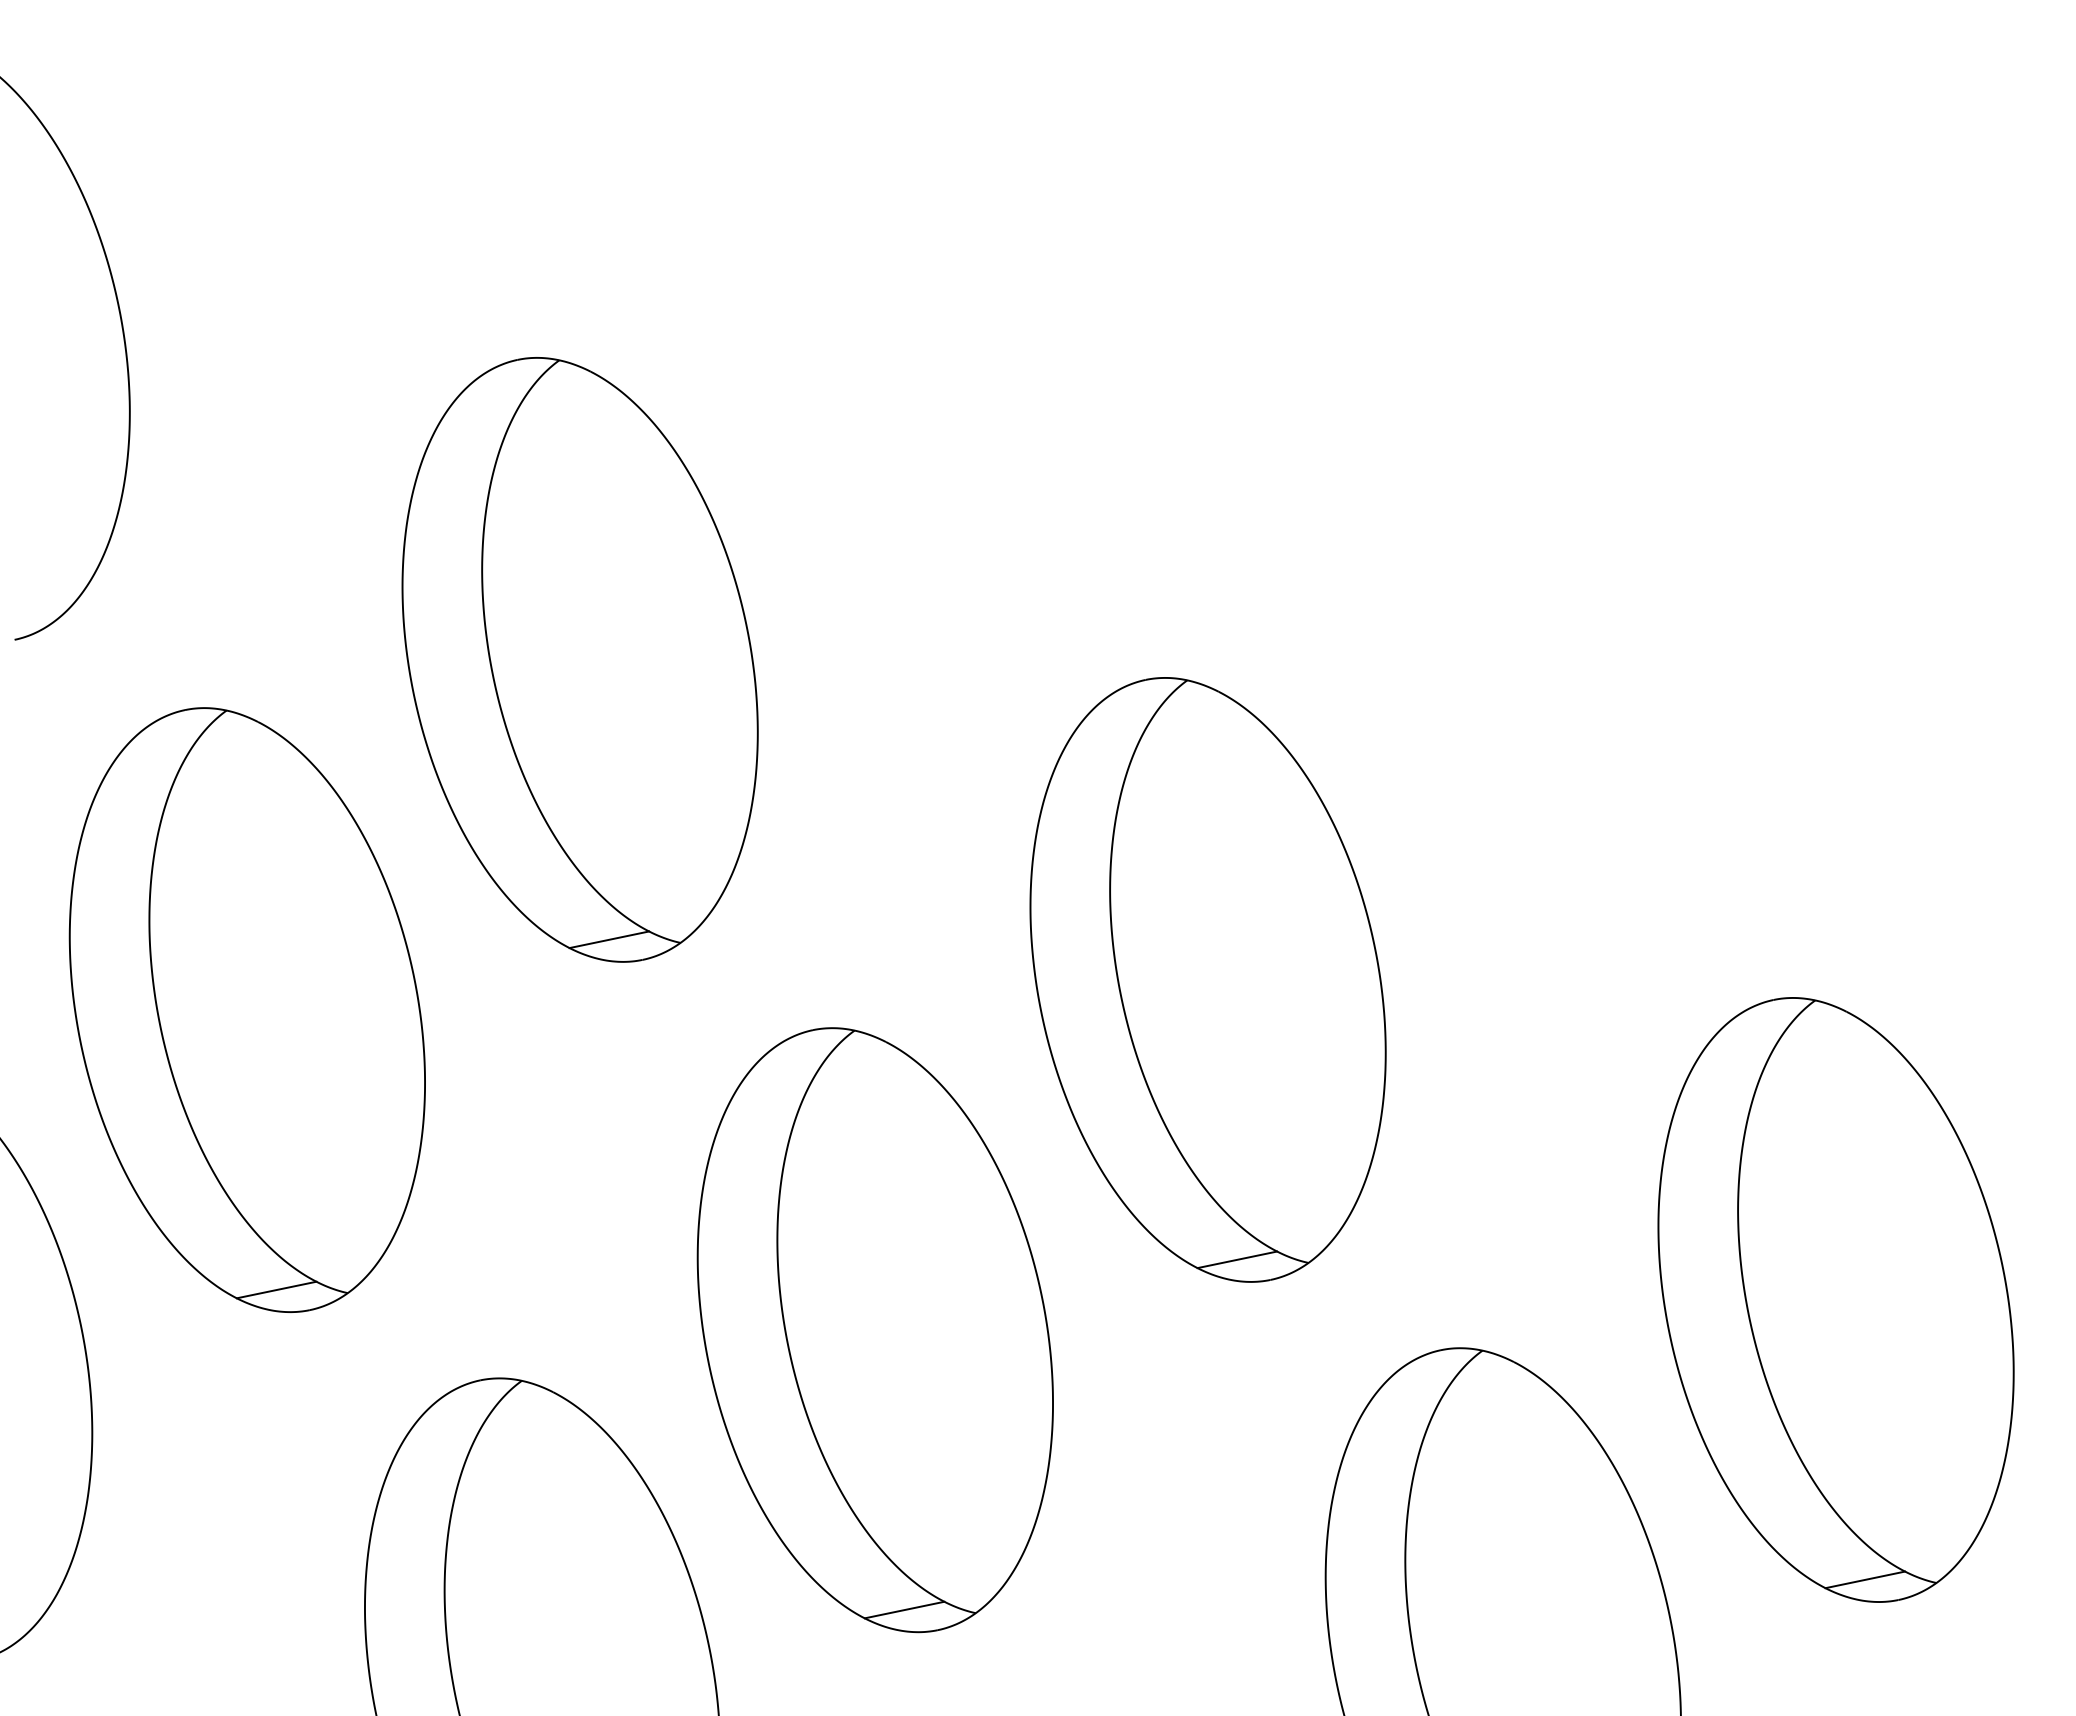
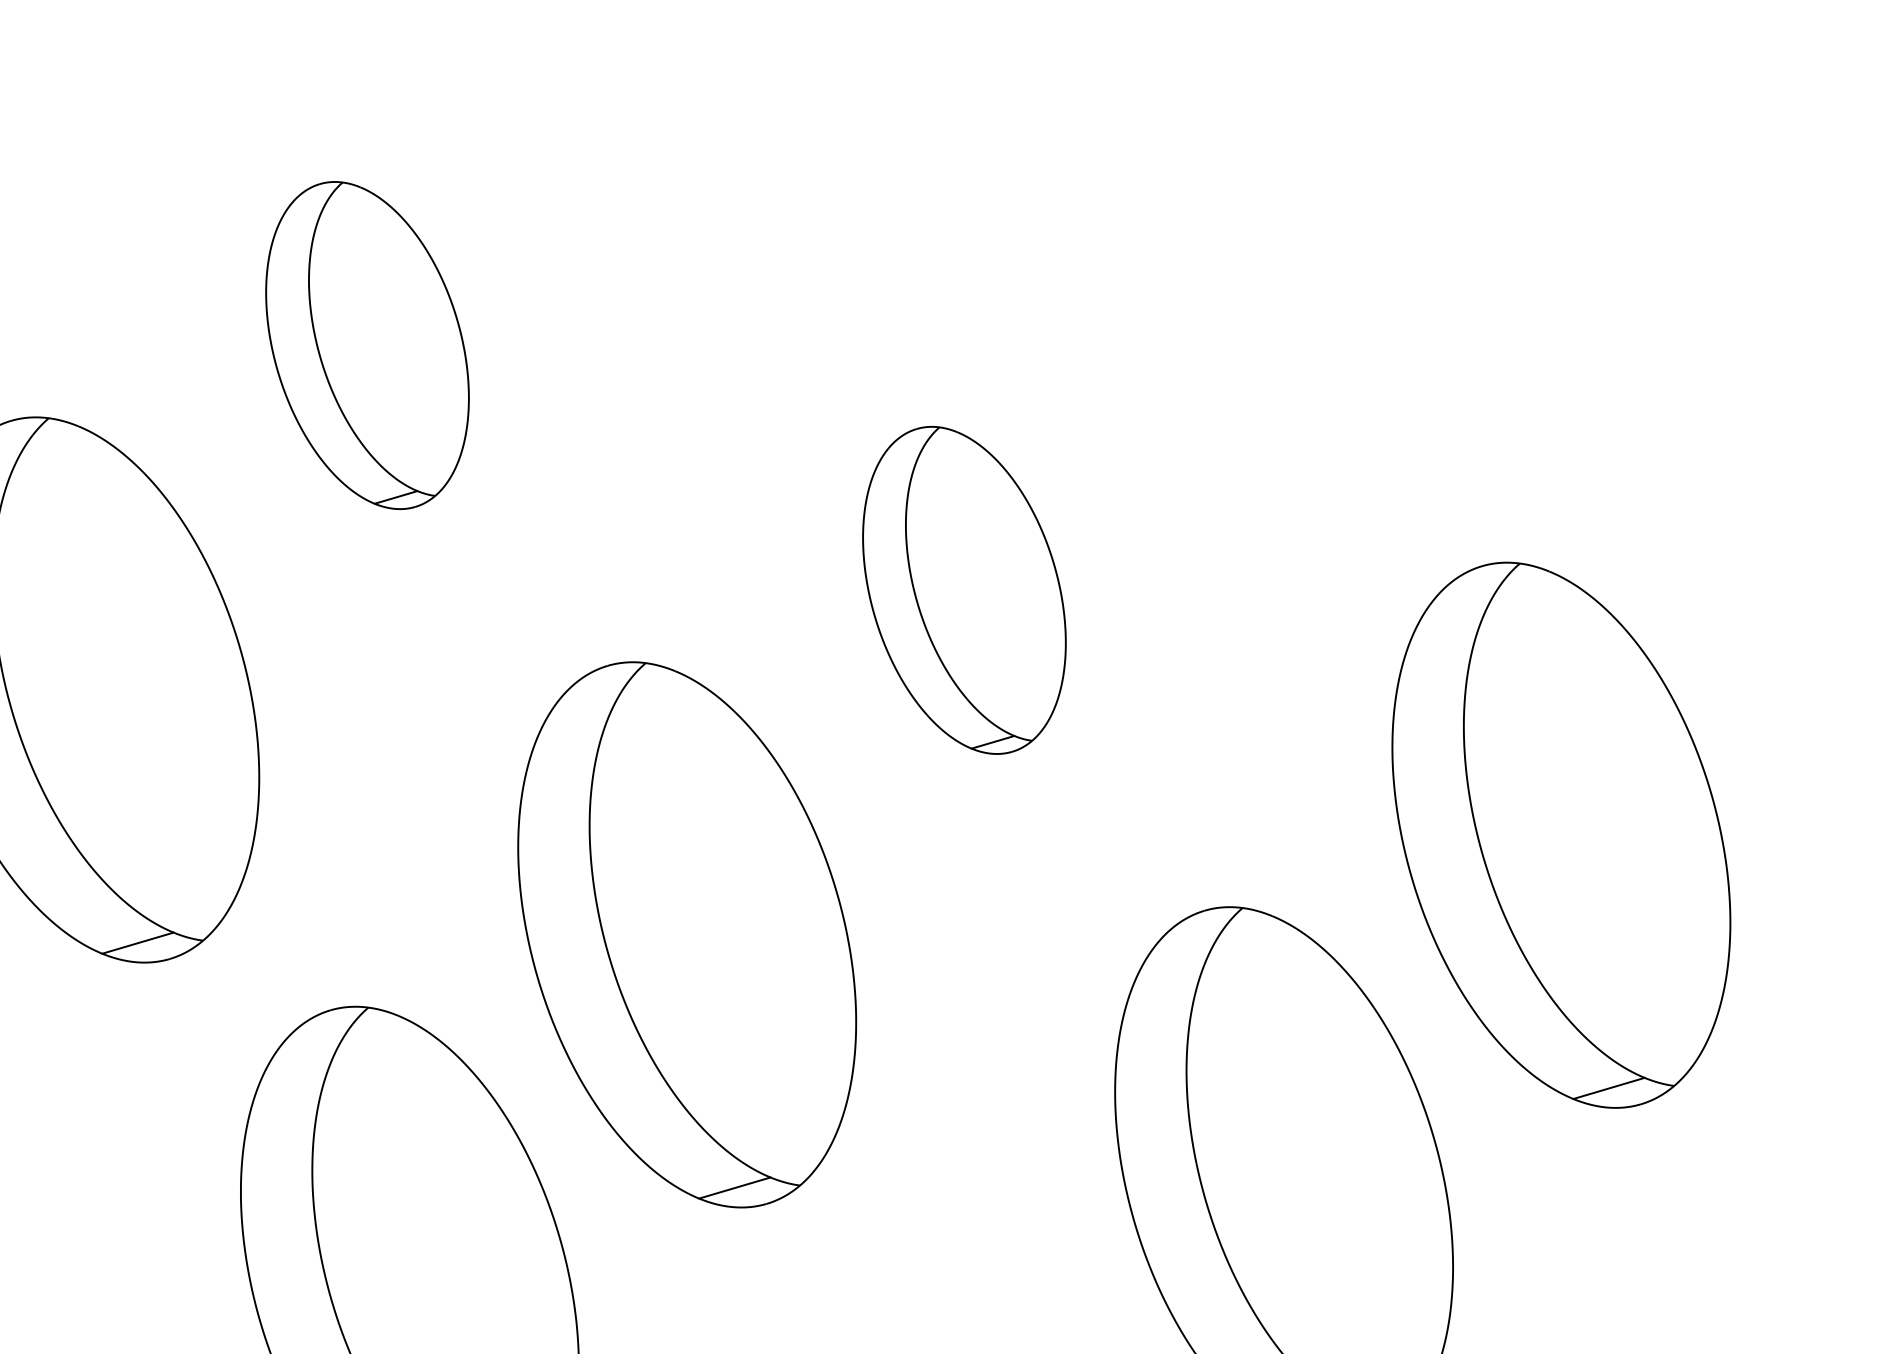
part: (579, 659) -> (366, 345), size x0.6
part: (1207, 979) -> (963, 590), size x0.6

